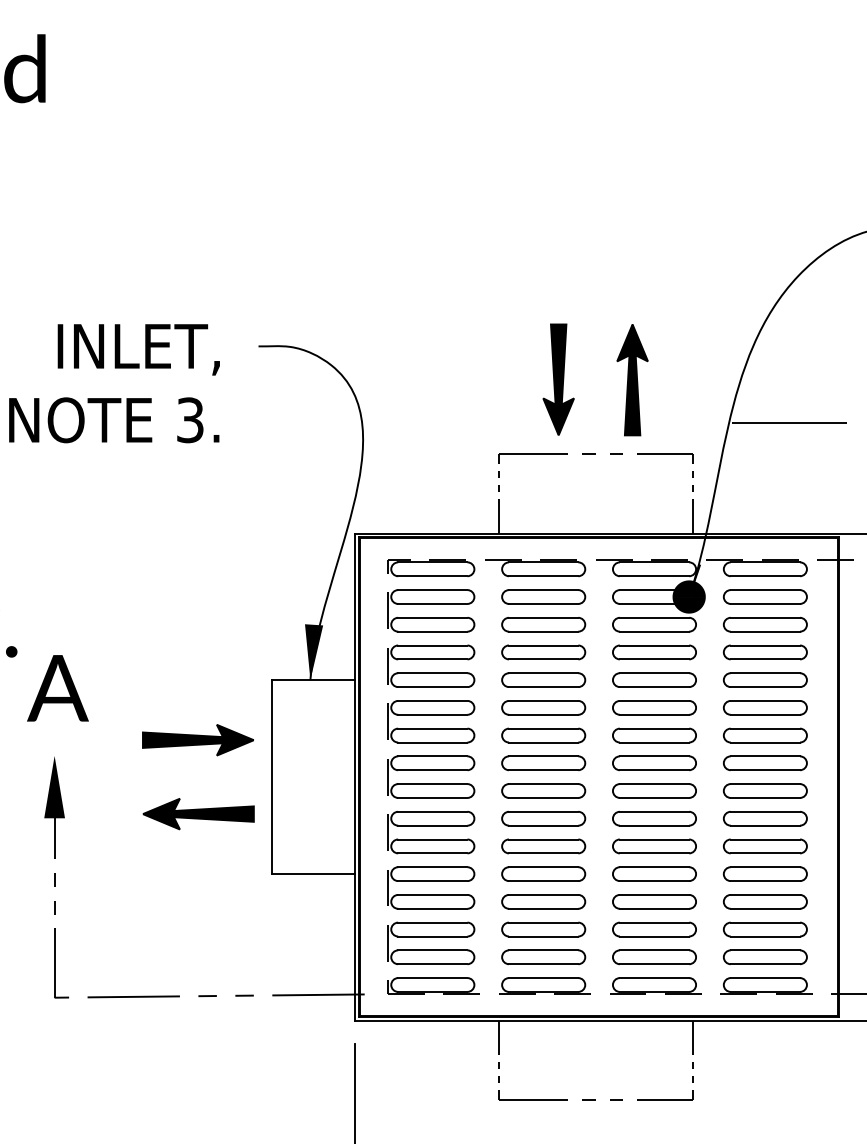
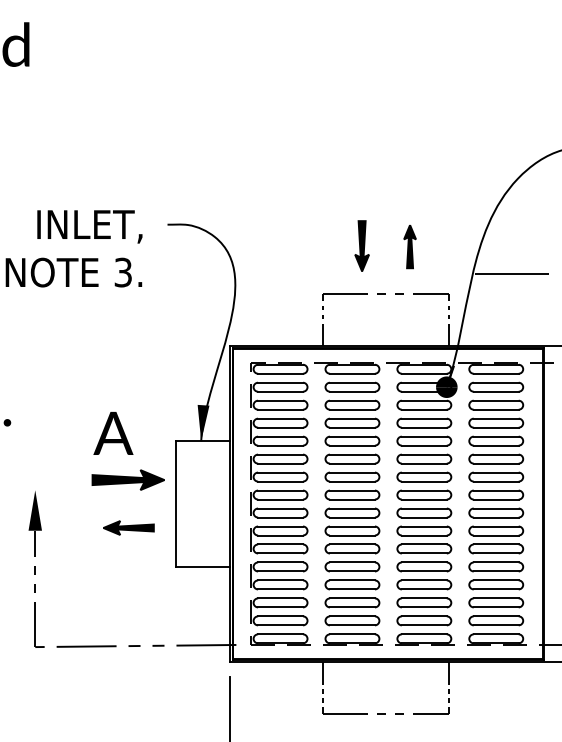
part: (557, 378) -> (361, 245), size x0.7
part: (631, 380) -> (409, 246), size x0.6
text: (58, 688) -> (113, 433), moved
part: (198, 813) -> (128, 527), size x0.7

